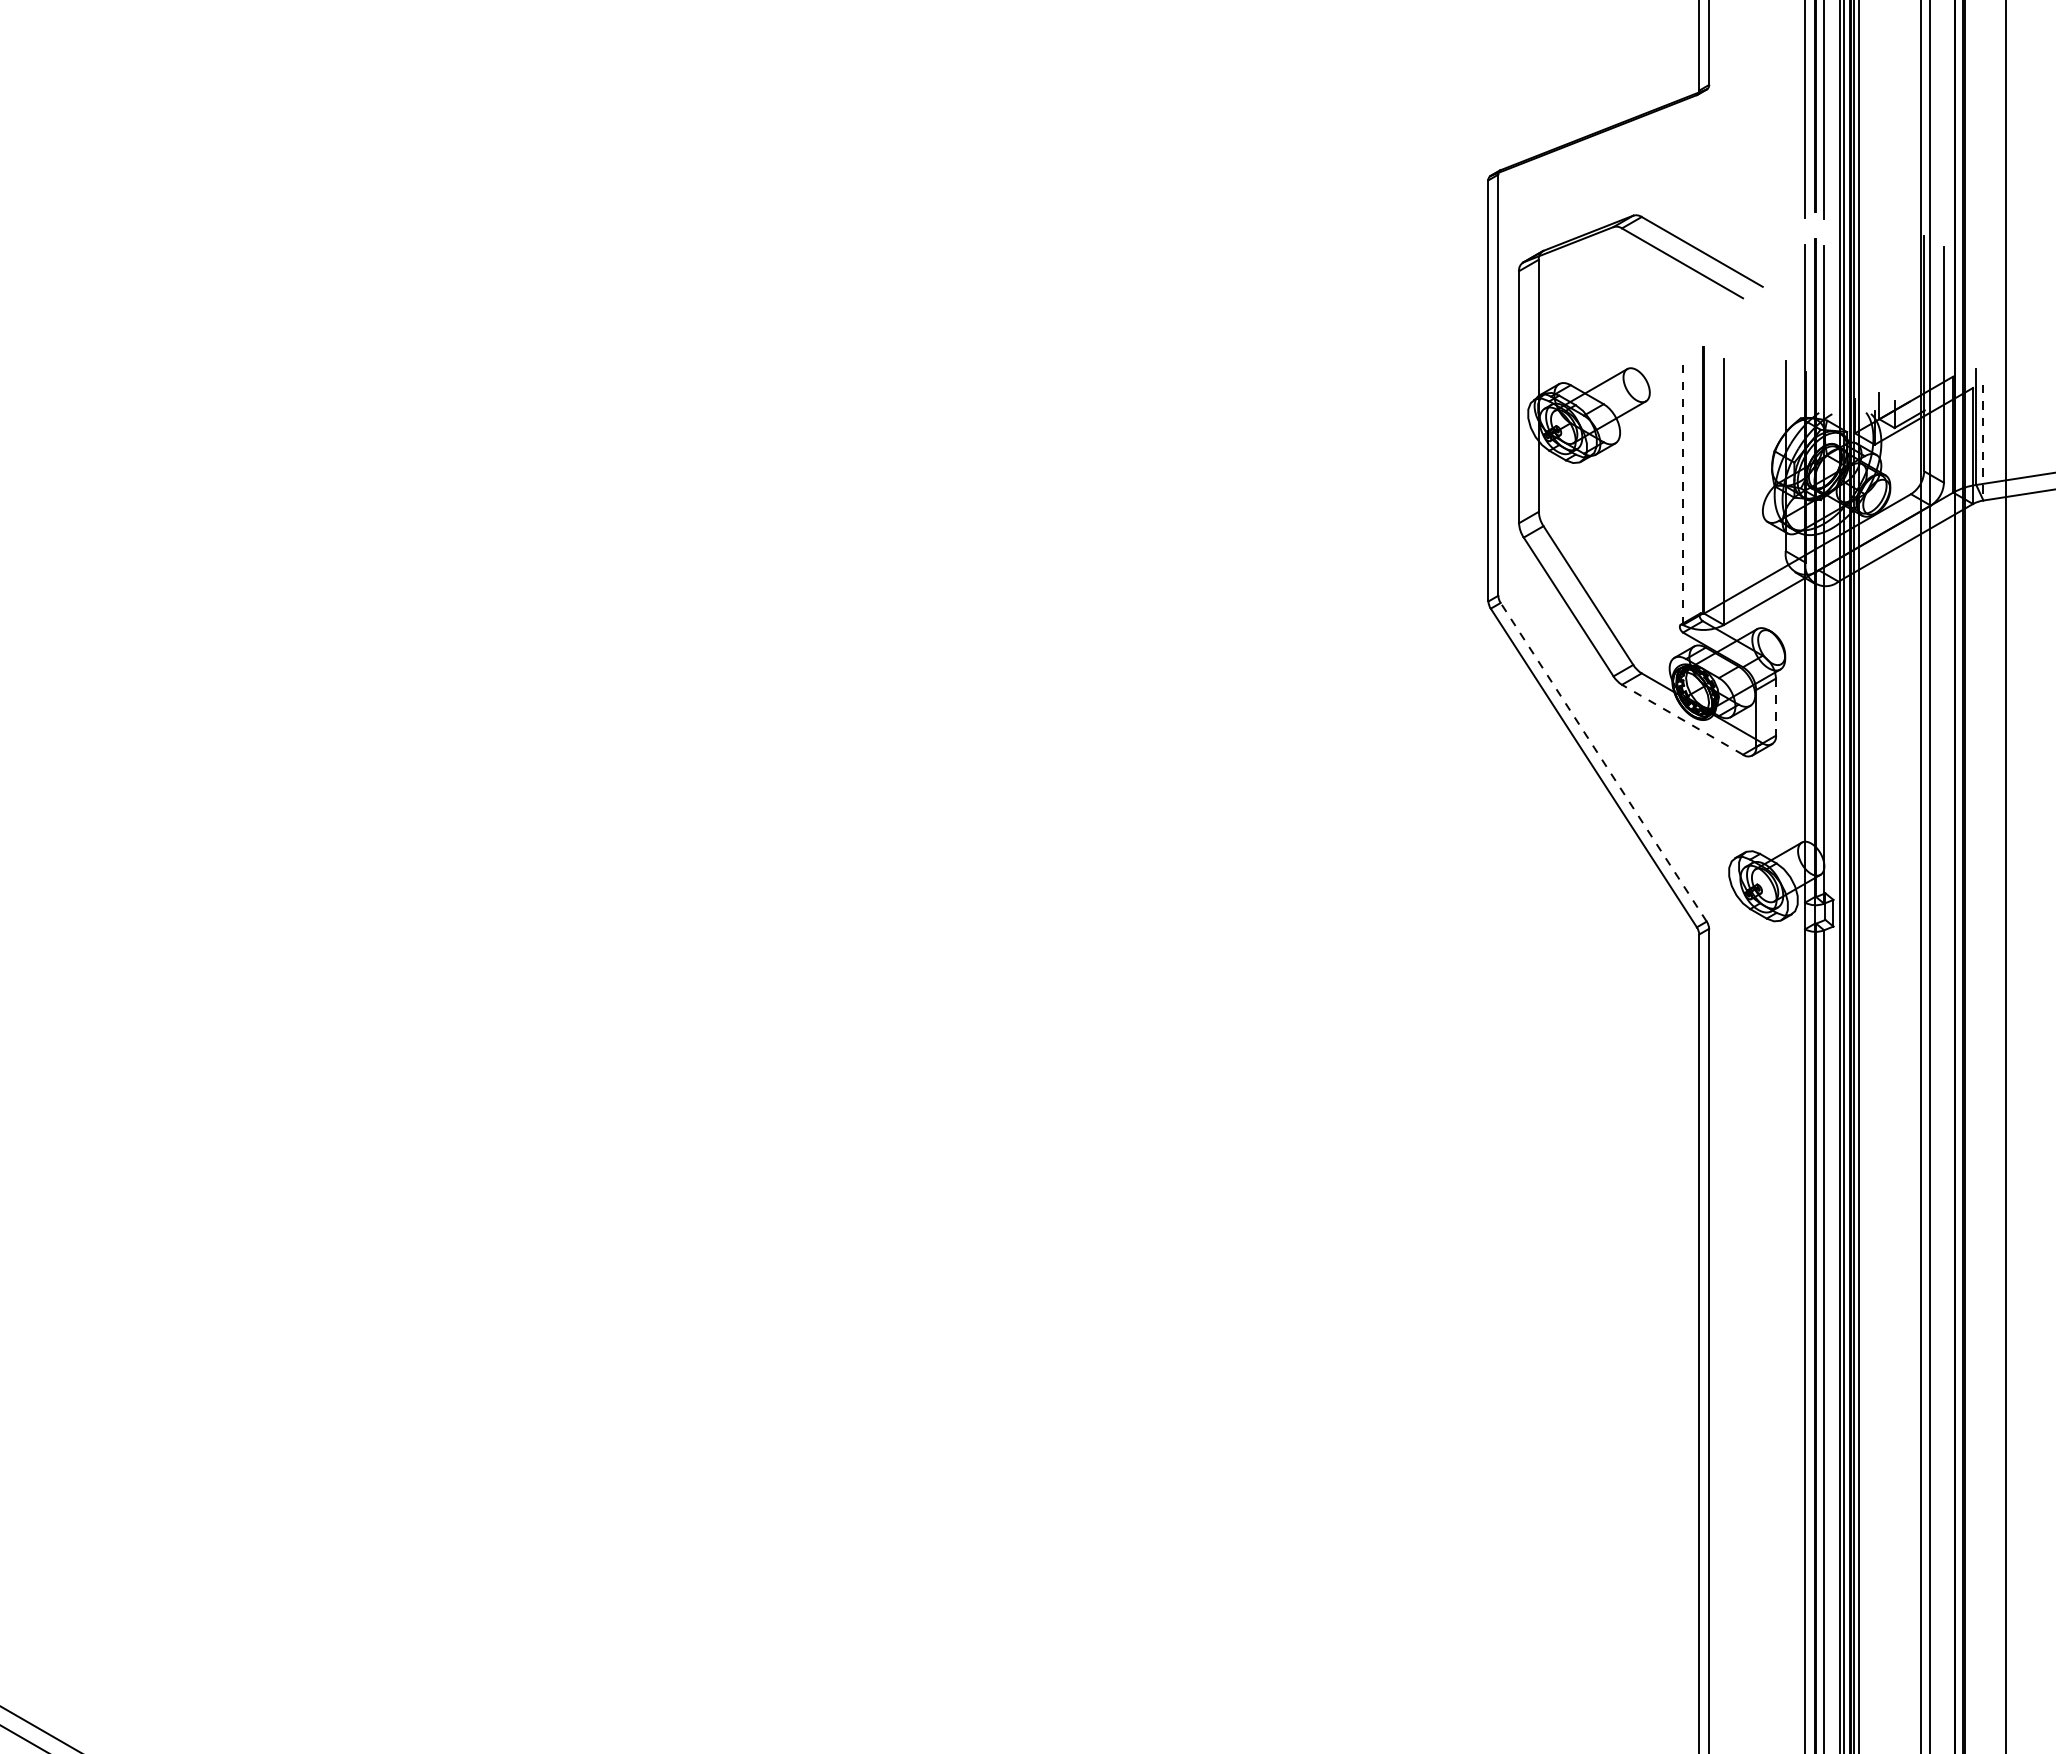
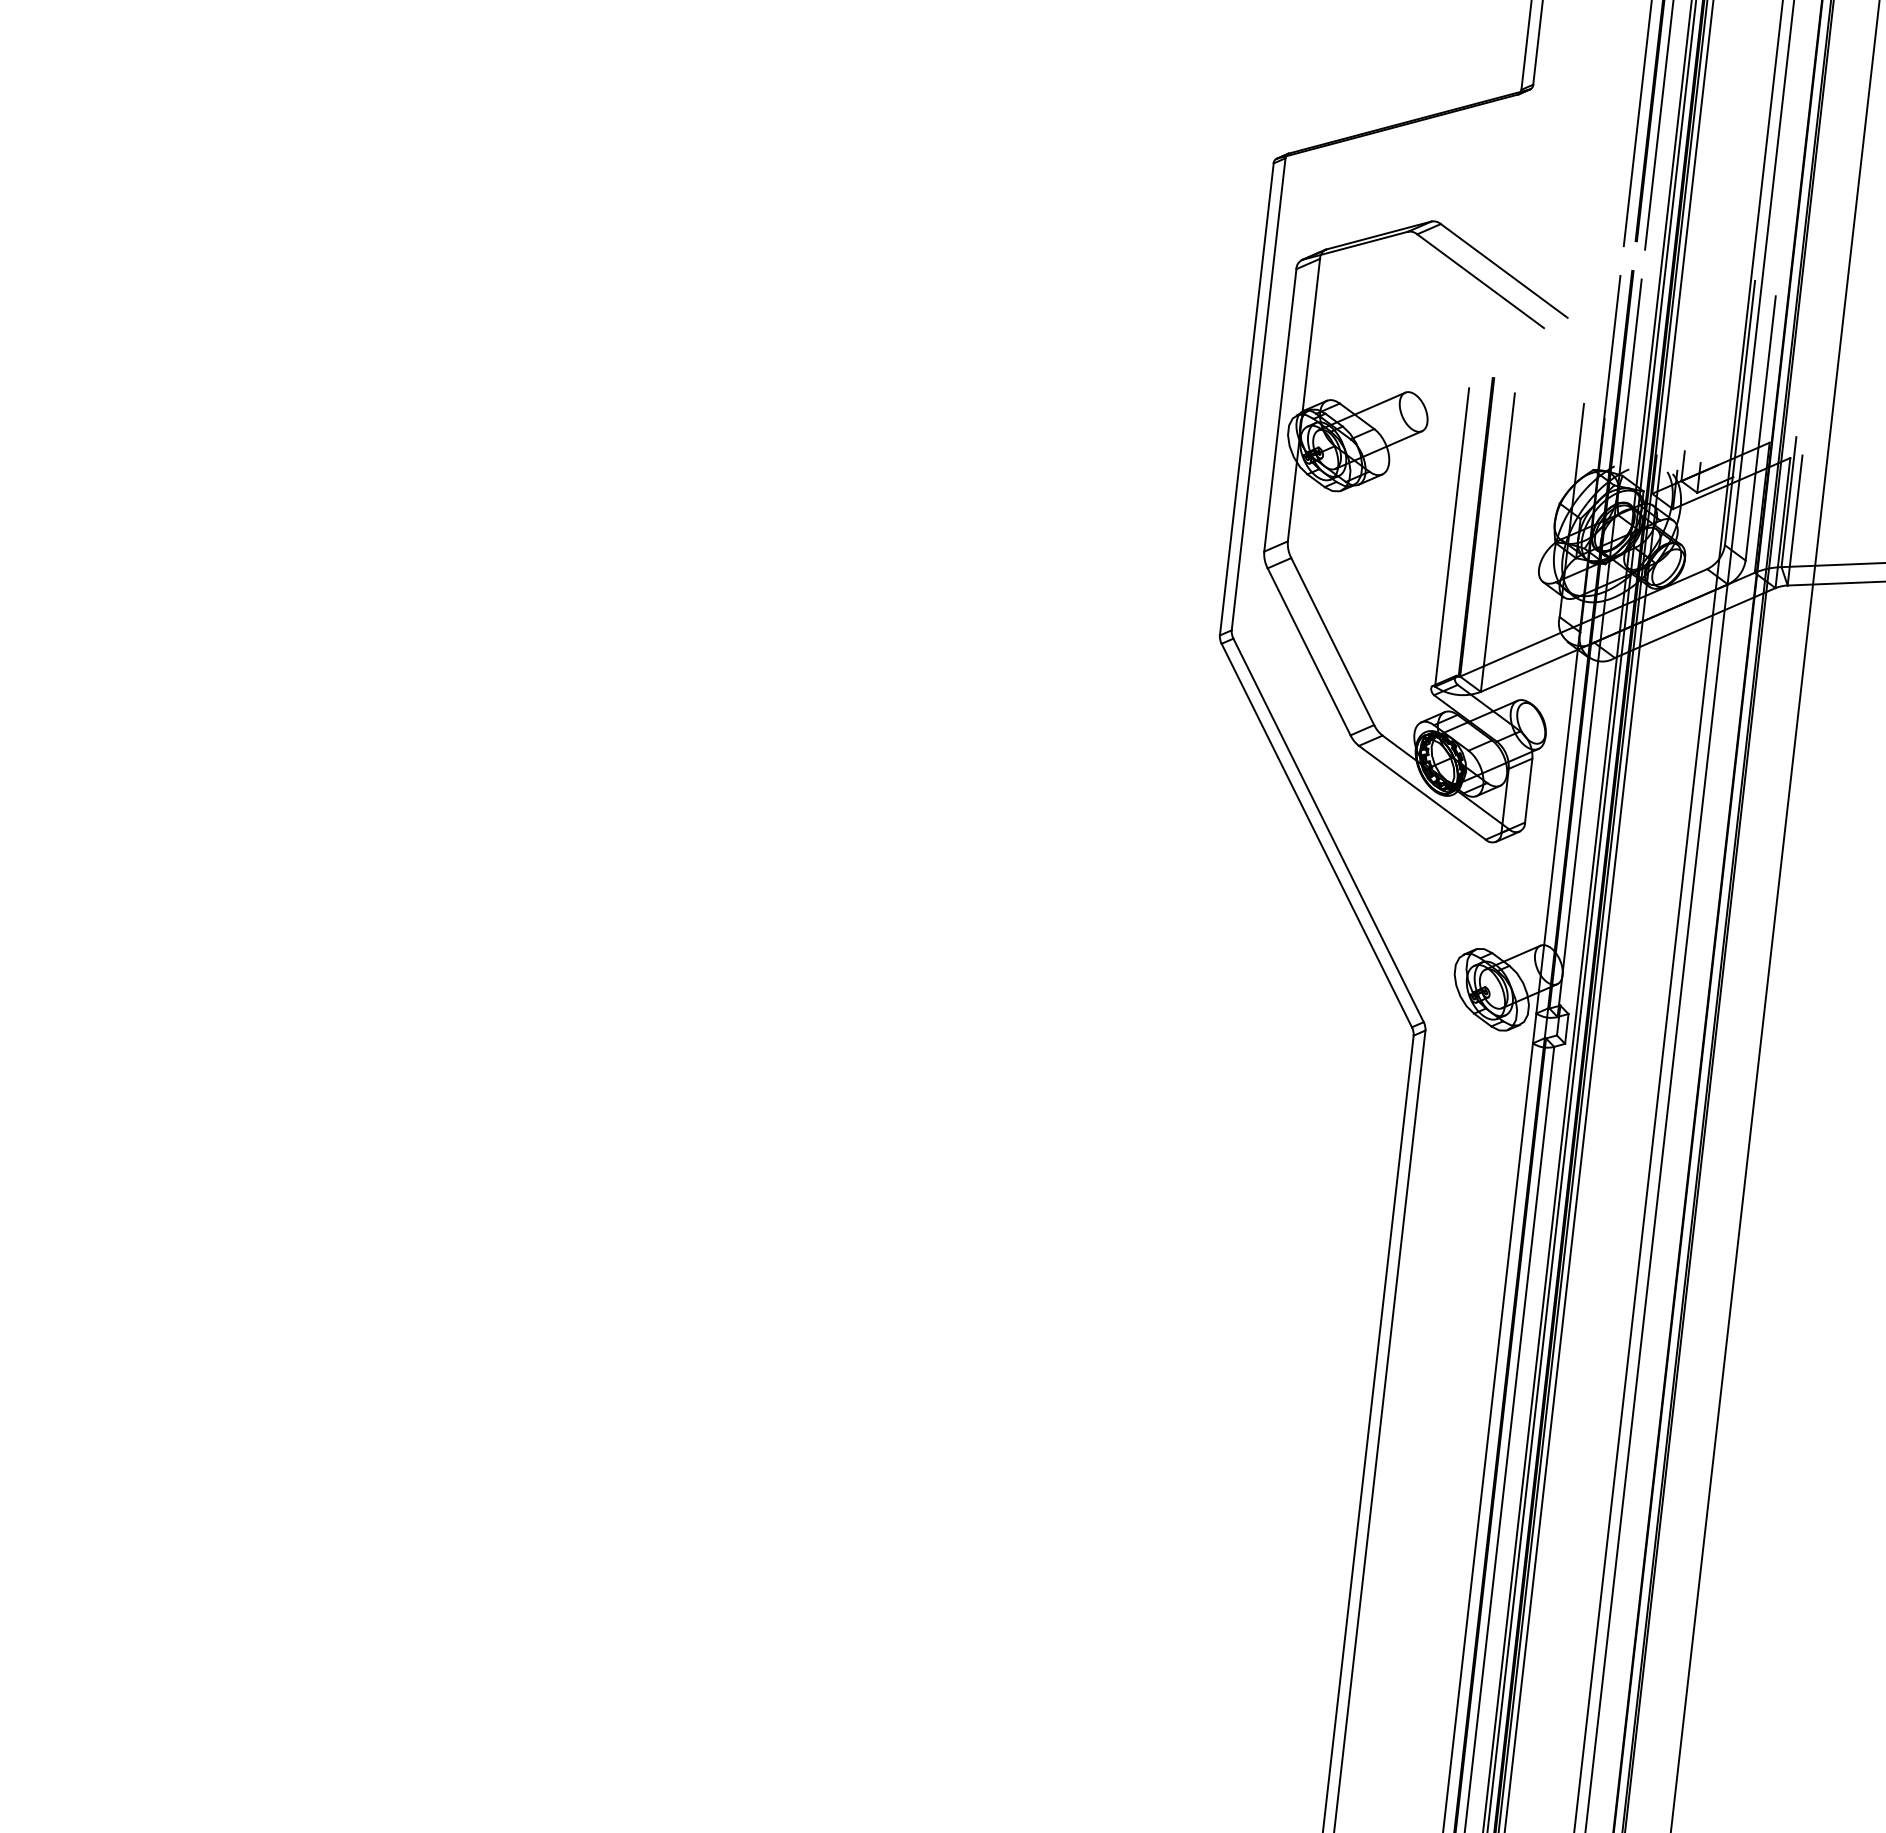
line: (1983, 443) -> (1794, 521), dashed -> solid
line: (1683, 491) -> (1452, 537), dashed -> solid
line: (1775, 707) -> (1528, 790), dashed -> solid
line: (1682, 719) -> (1422, 792), dashed -> solid
line: (1603, 762) -> (1328, 830), dashed -> solid

